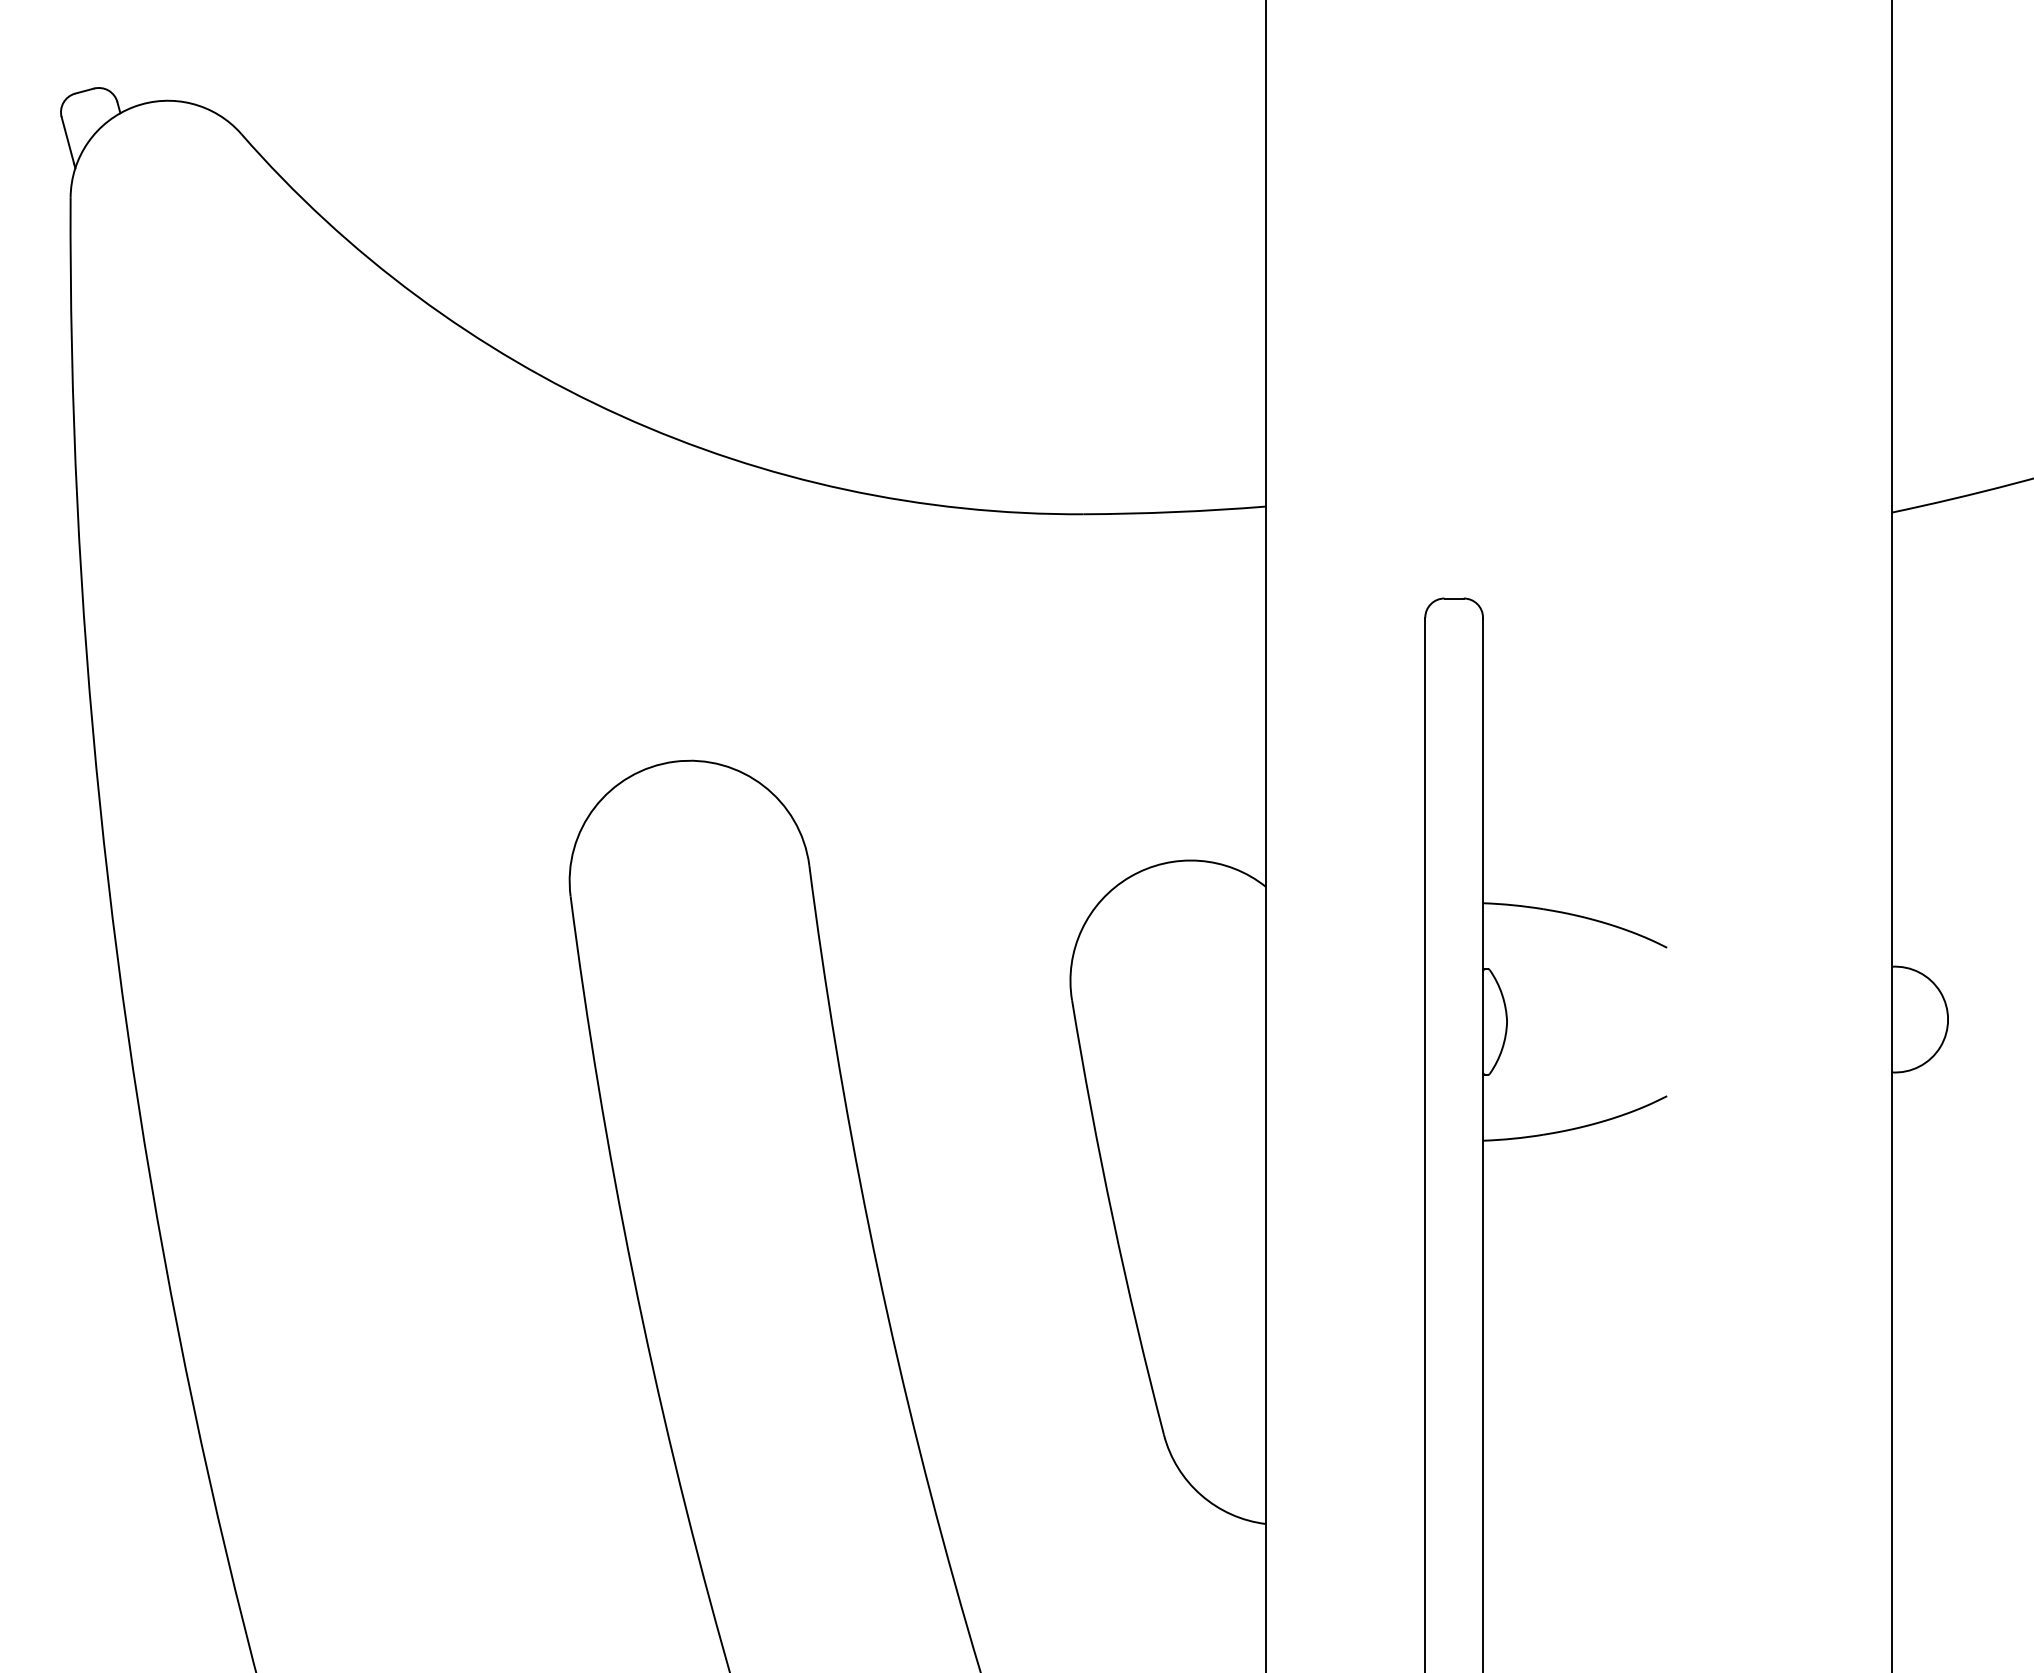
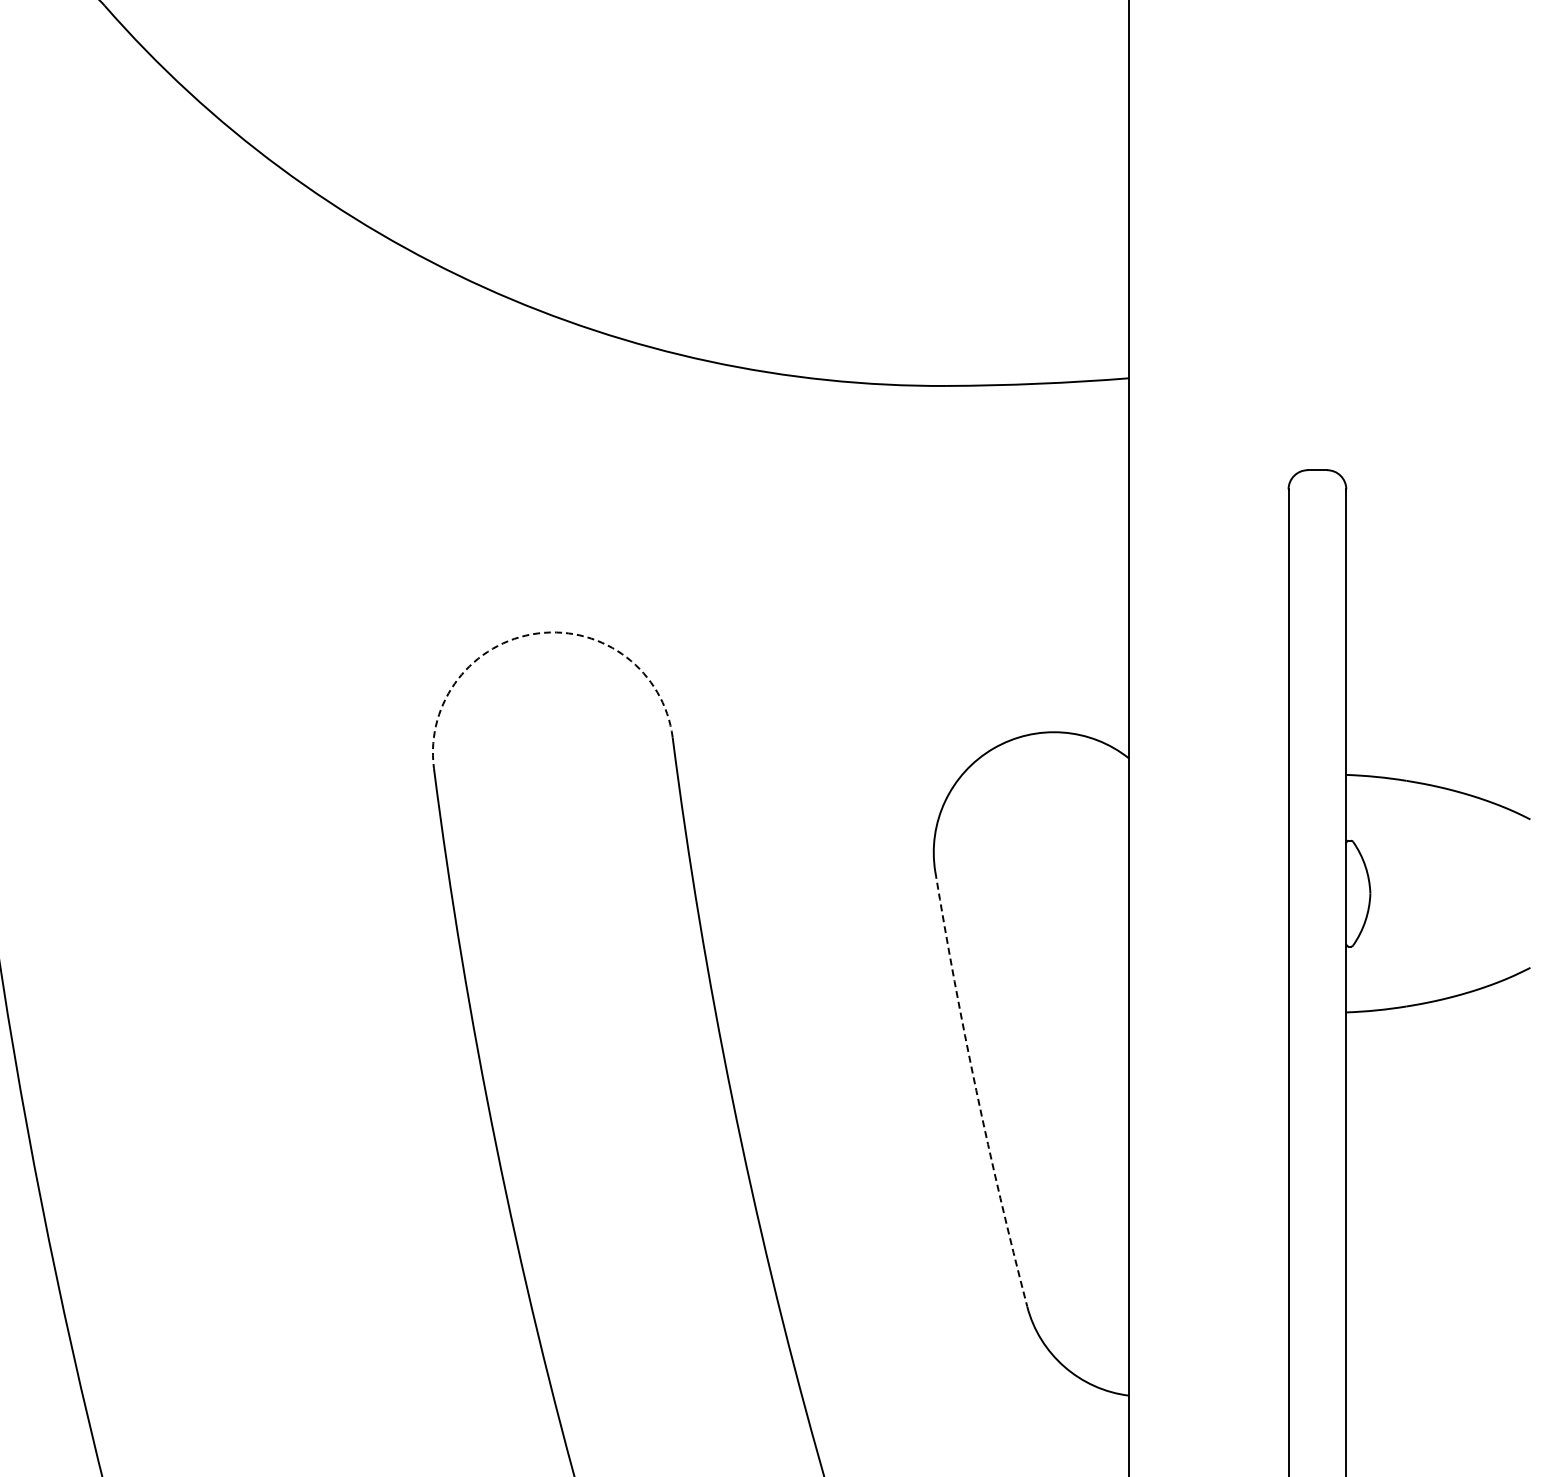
arc: (674, 761) -> (537, 633), solid -> dashed
arc: (1113, 1218) -> (976, 1090), solid -> dashed

